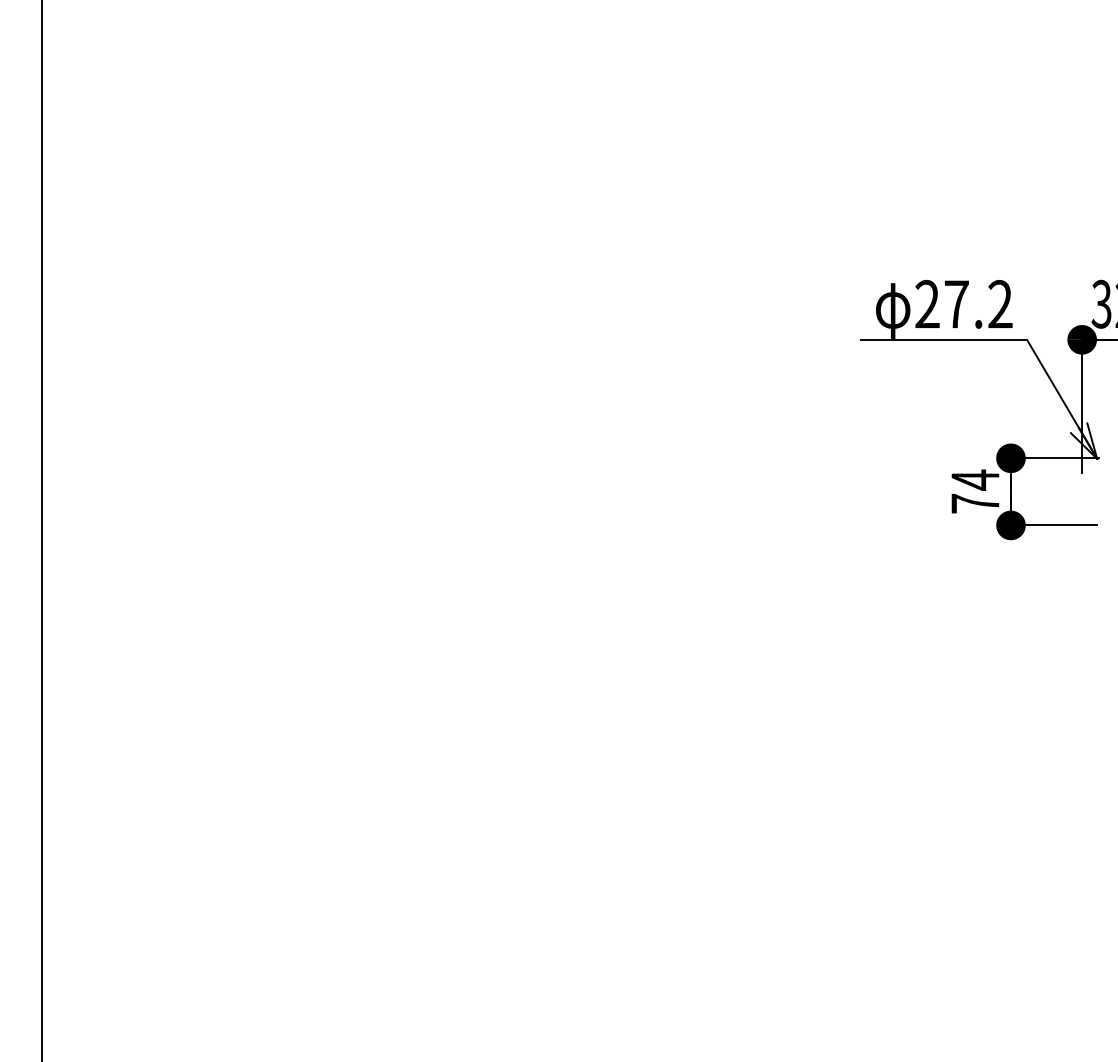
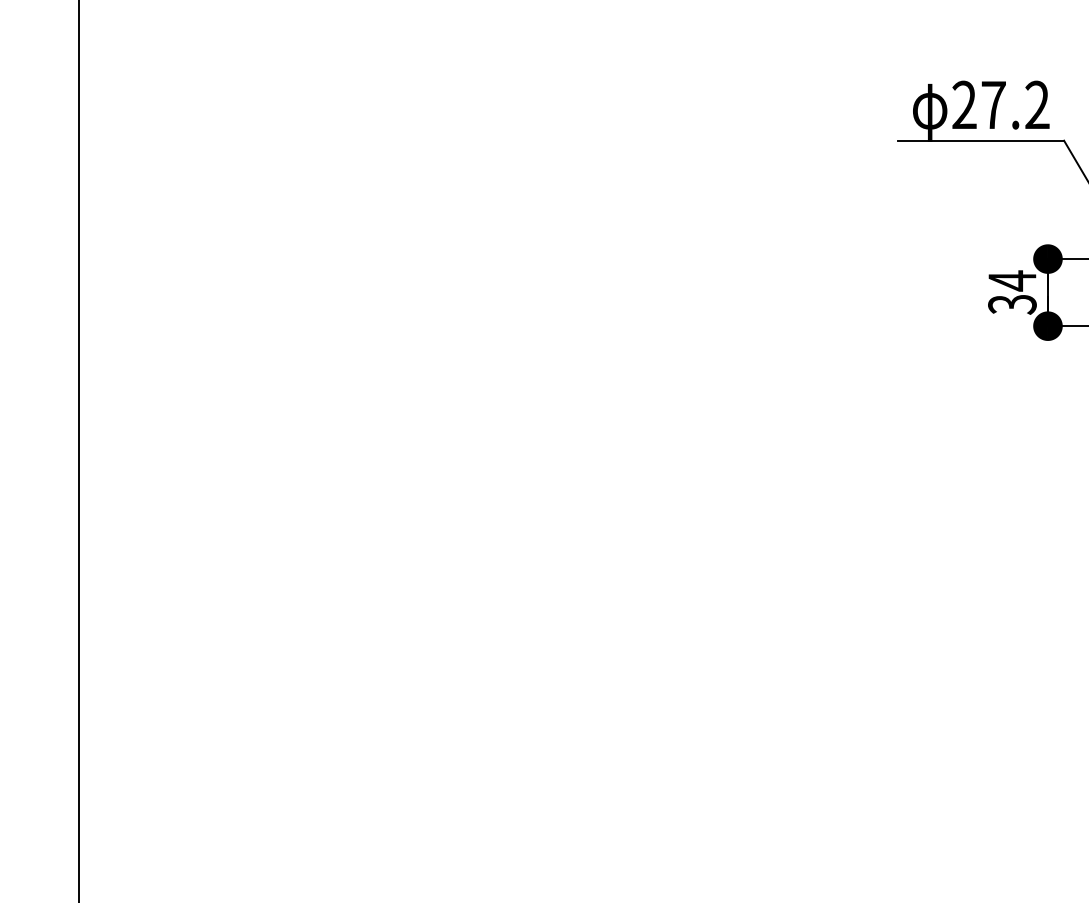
text: (975, 503) -> (1012, 304), 74 -> 34

